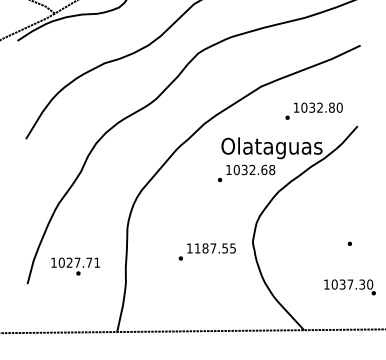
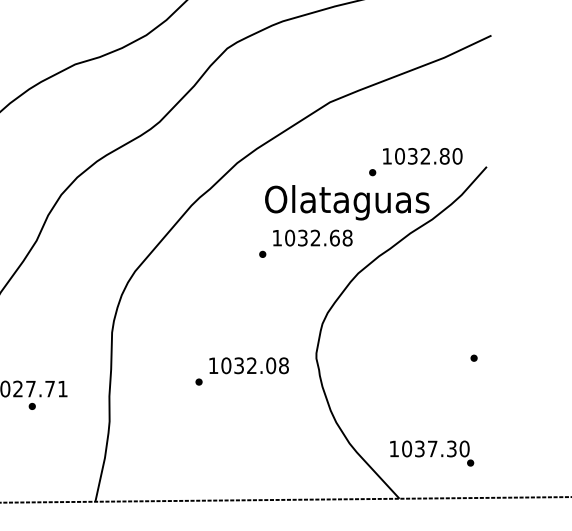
text: (313, 110) -> (414, 160), moved
text: (215, 248) -> (255, 365), 1187.55 -> 1032.08
text: (349, 287) -> (431, 453), moved

